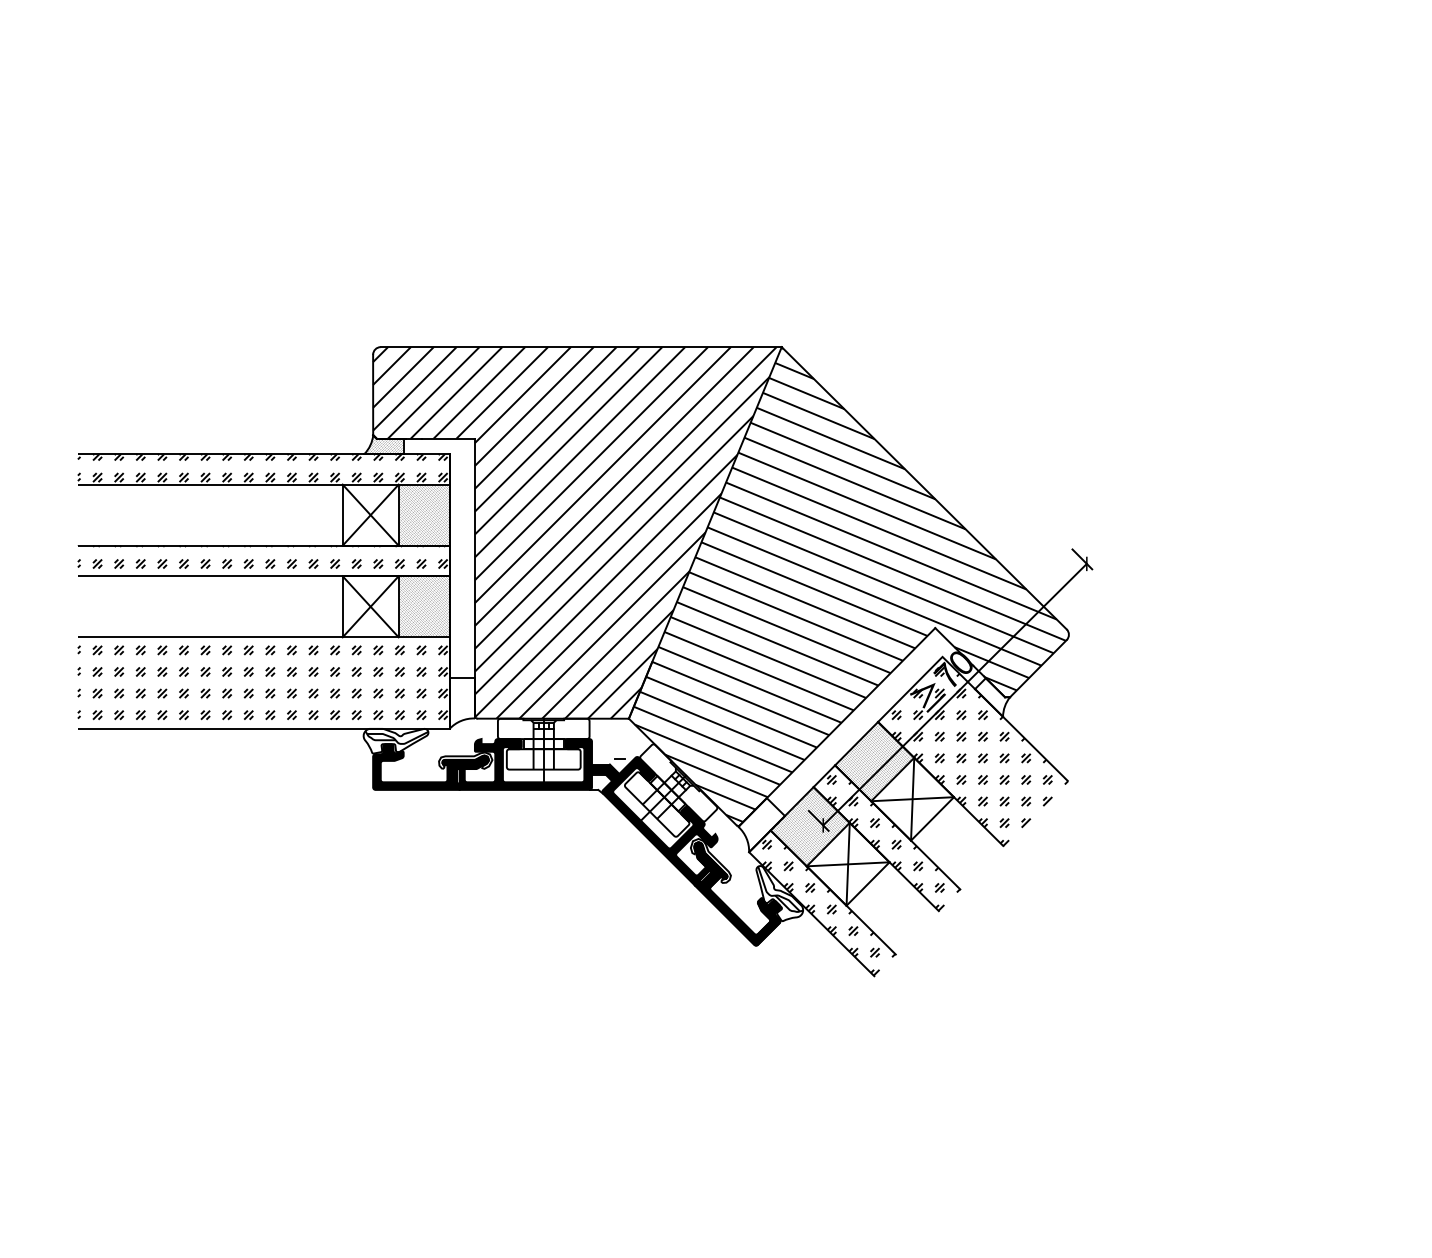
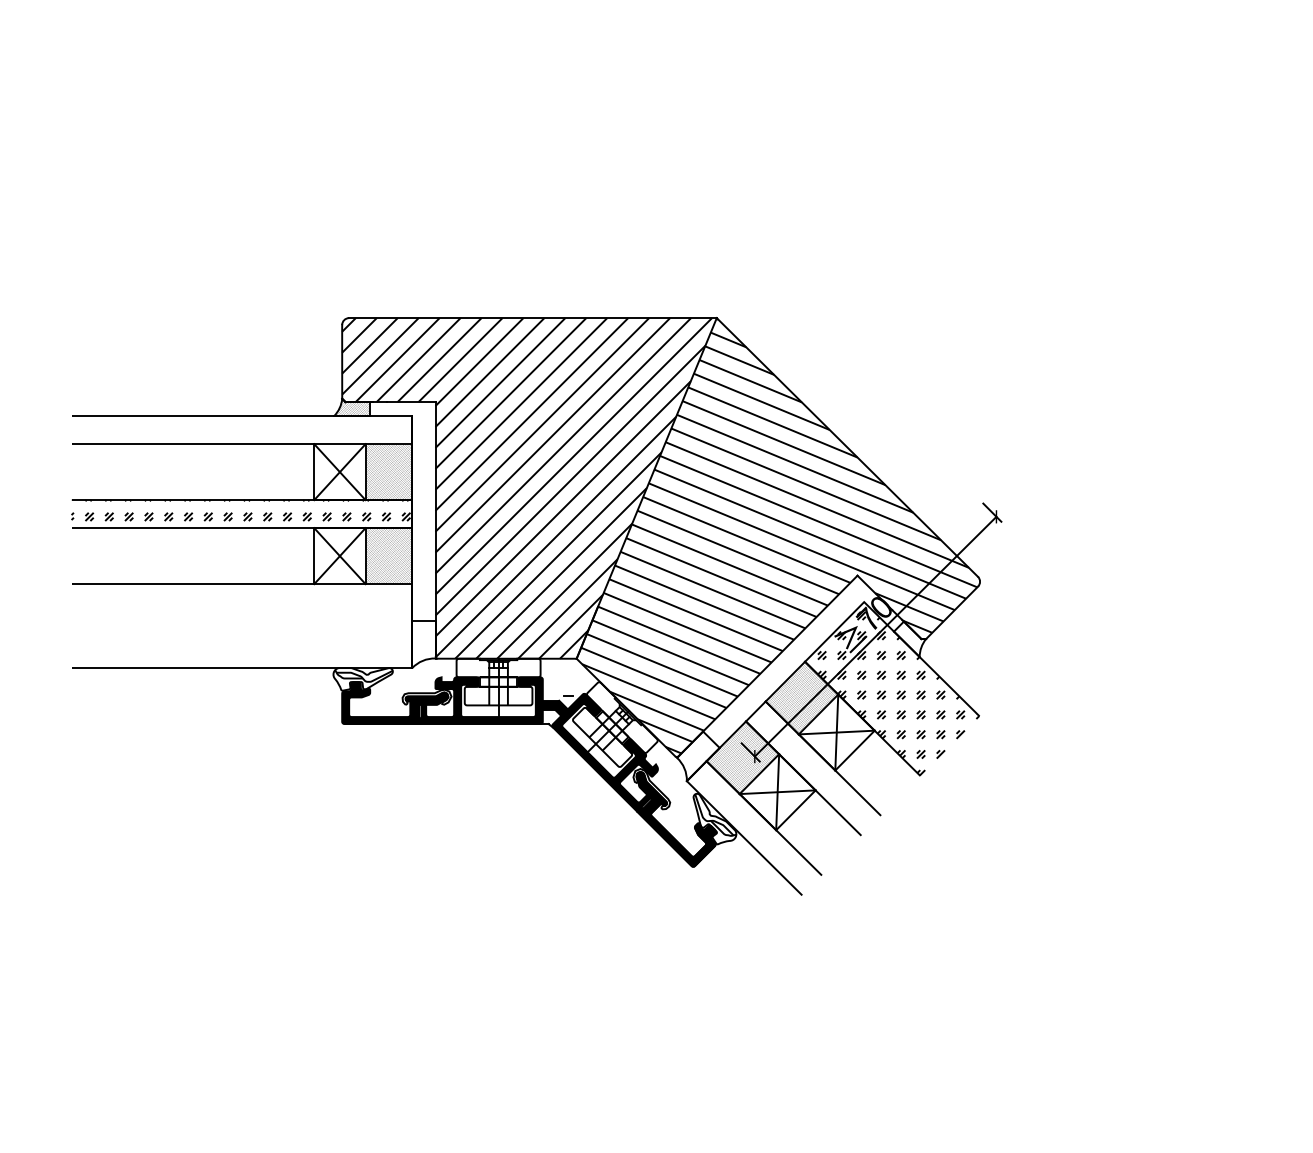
hatch: (262, 467) -> (240, 428), removed
hatch: (262, 682) -> (240, 625), removed
hatch: (893, 842) -> (819, 772), removed
hatch: (828, 908) -> (759, 832), removed

